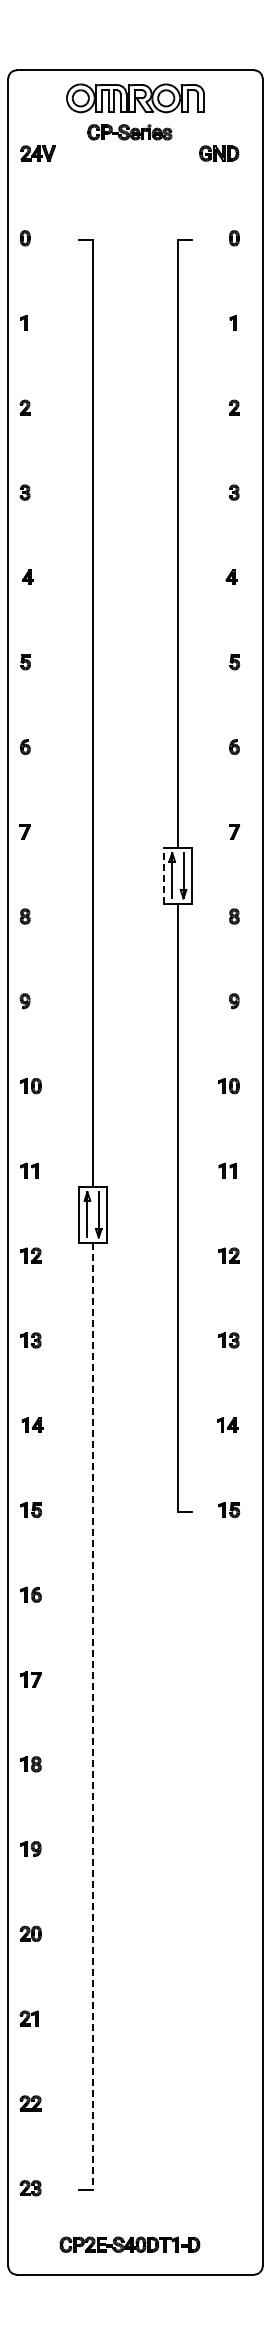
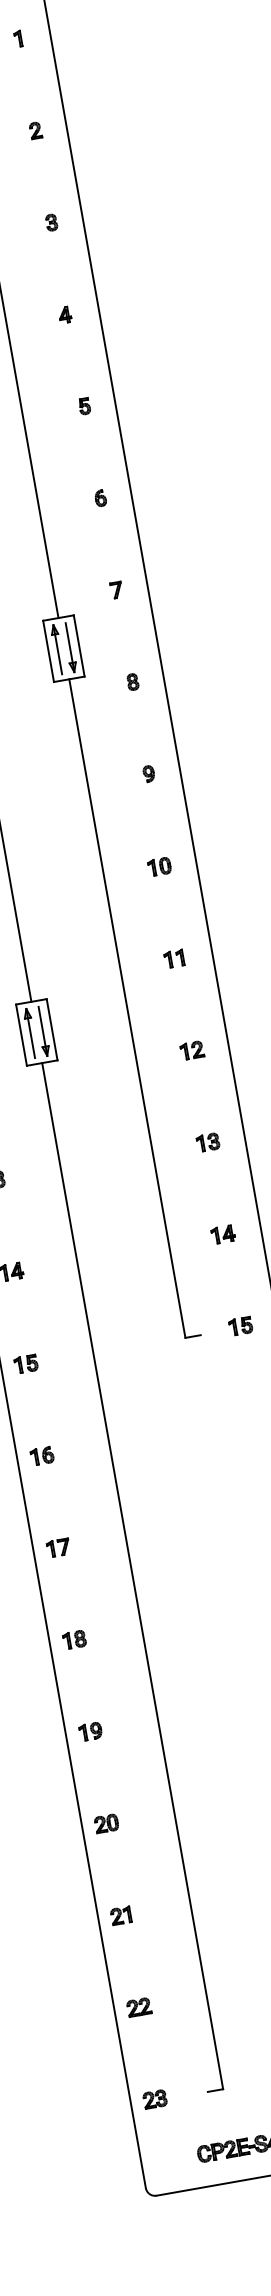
line: (163, 875) -> (48, 651), dashed -> solid
line: (93, 1717) -> (133, 1577), dashed -> solid

